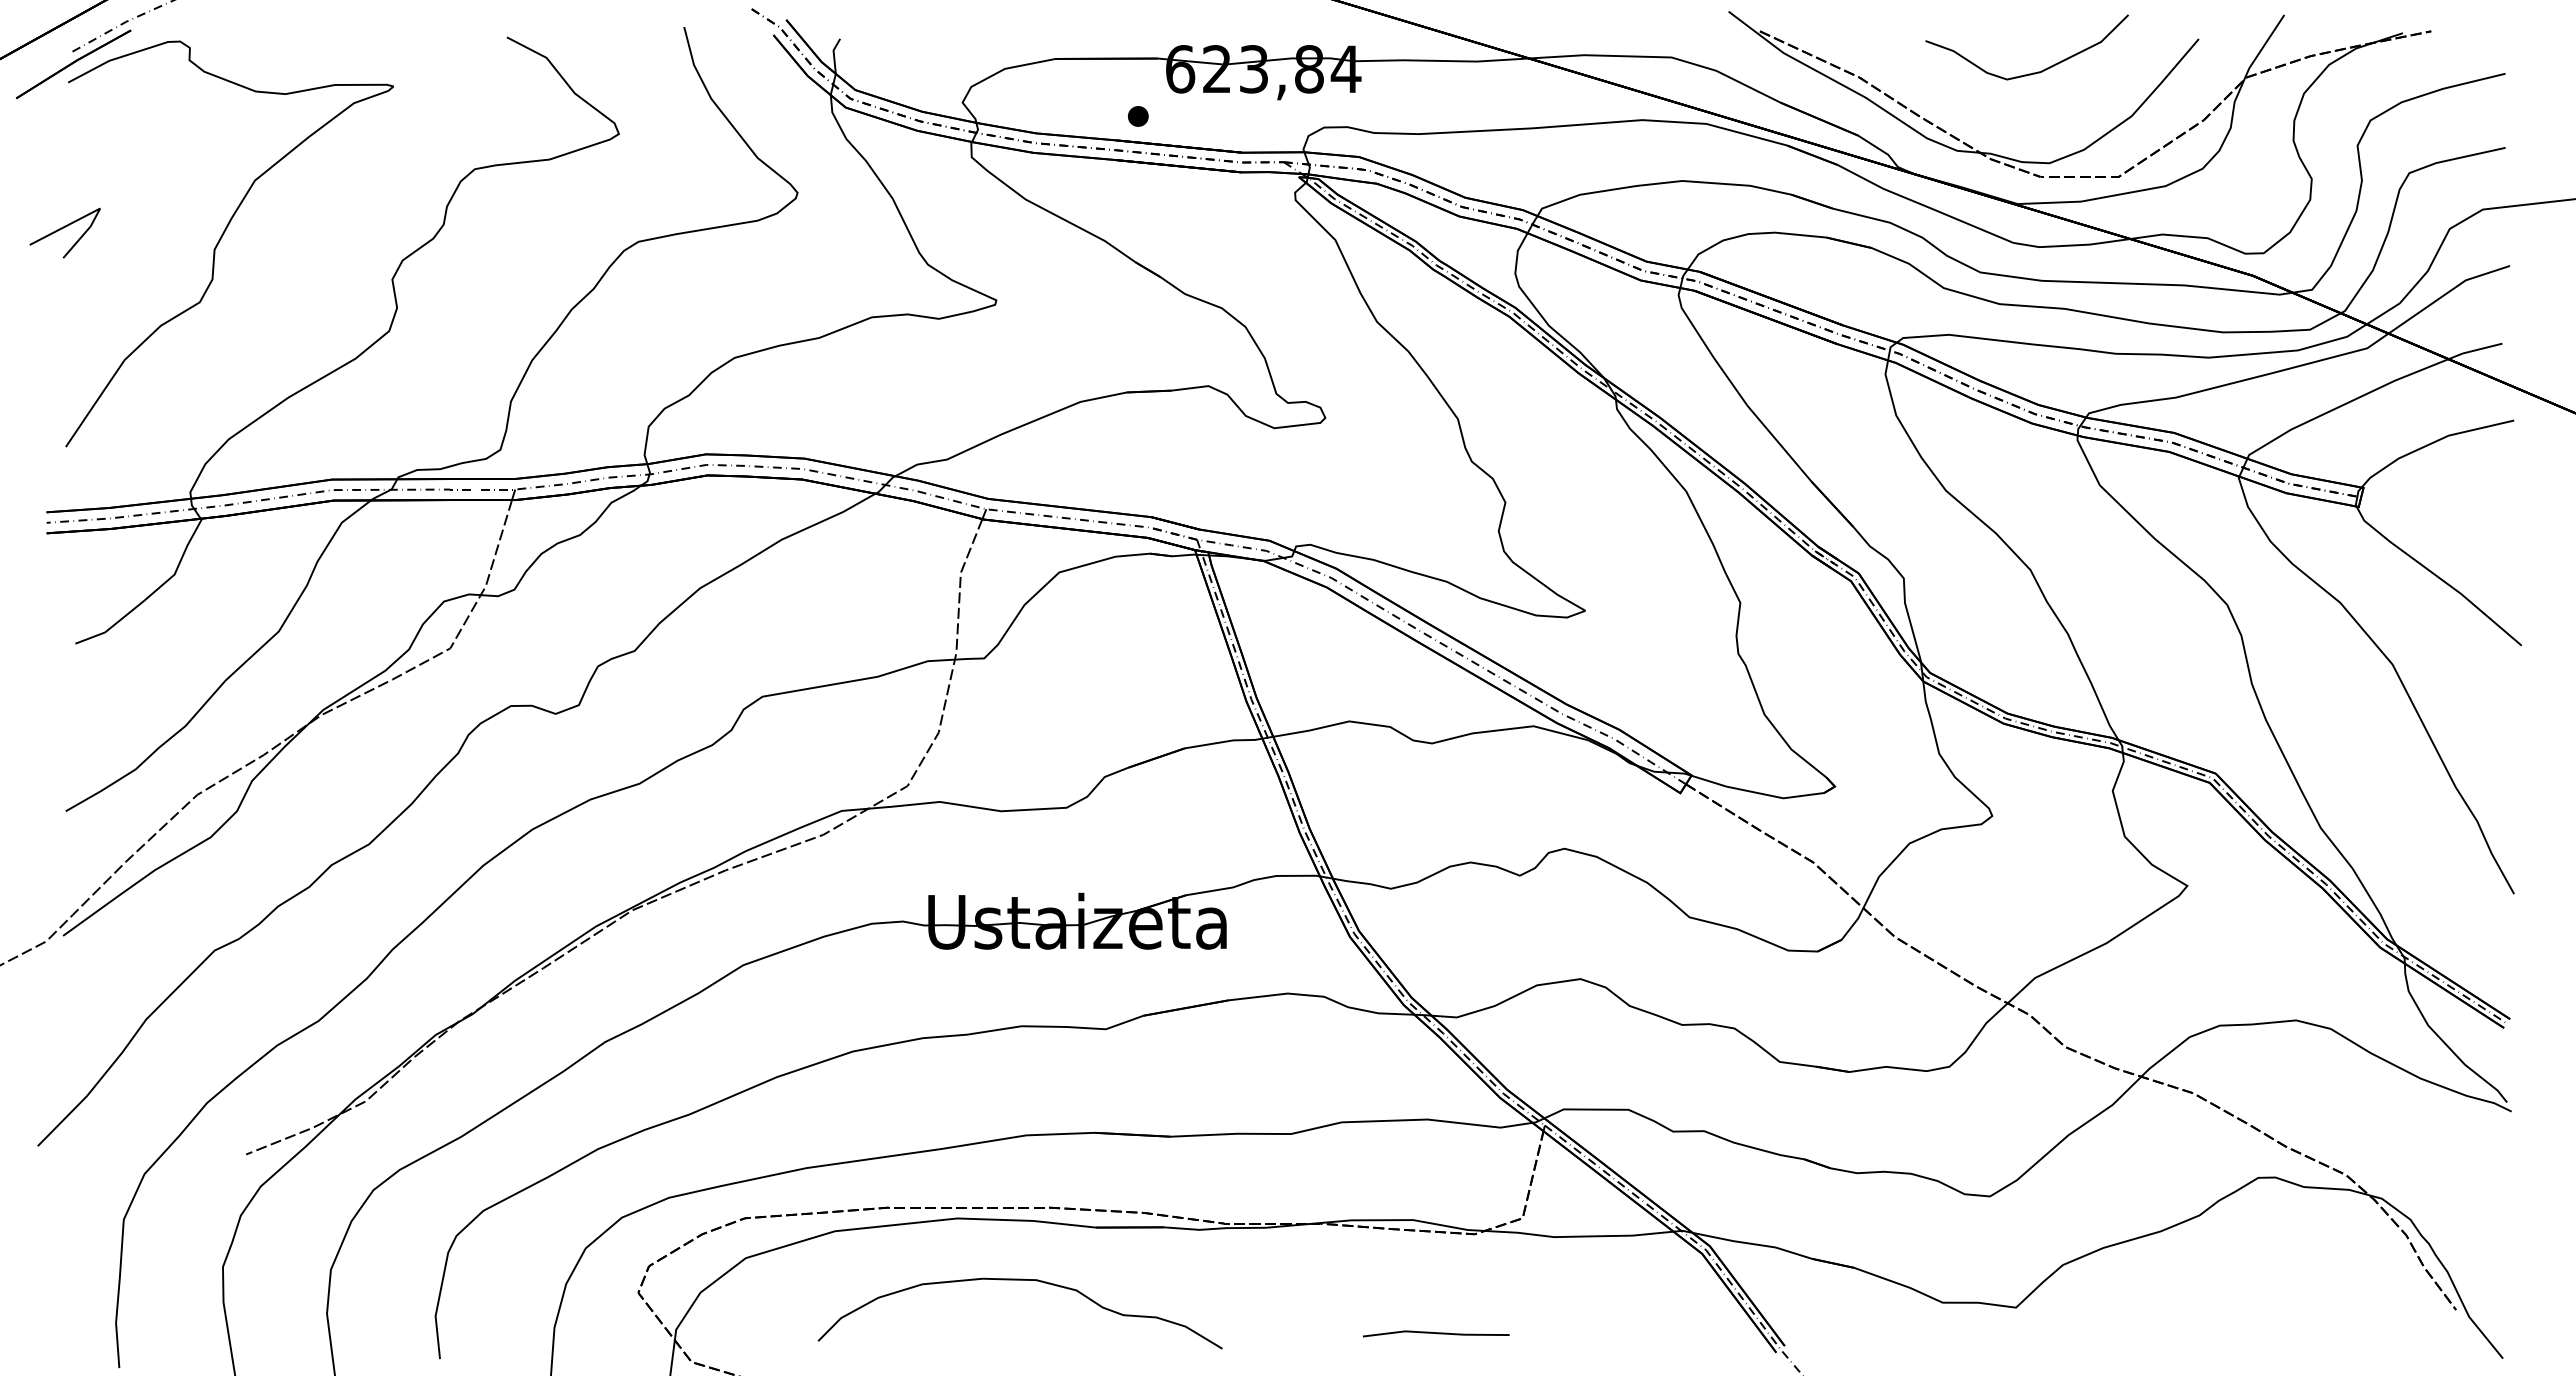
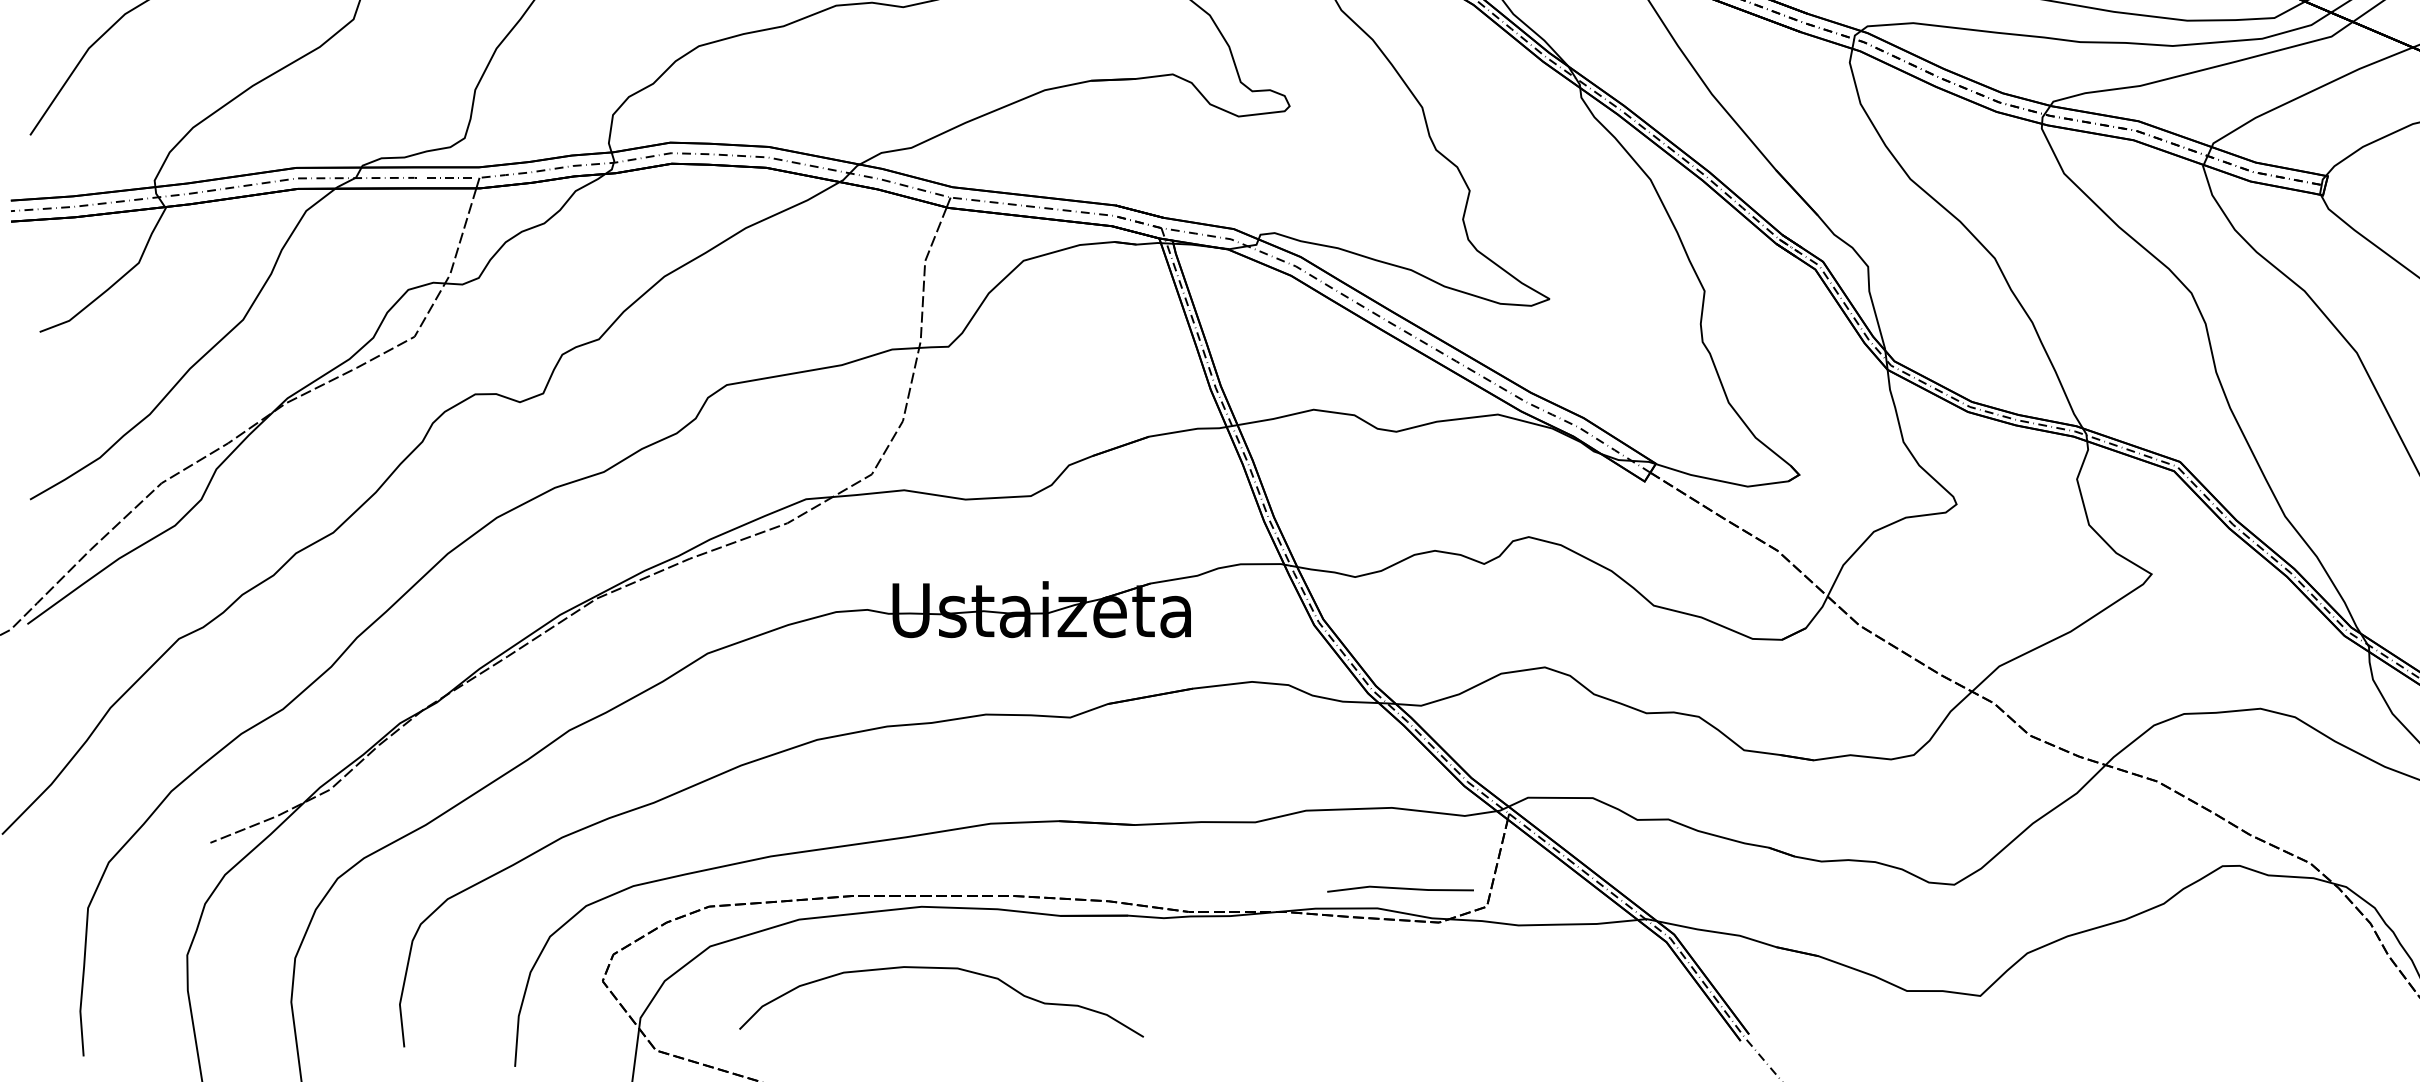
curve: (1019, 1280) -> (940, 968), moved
line: (1436, 1333) -> (1400, 888), moved

